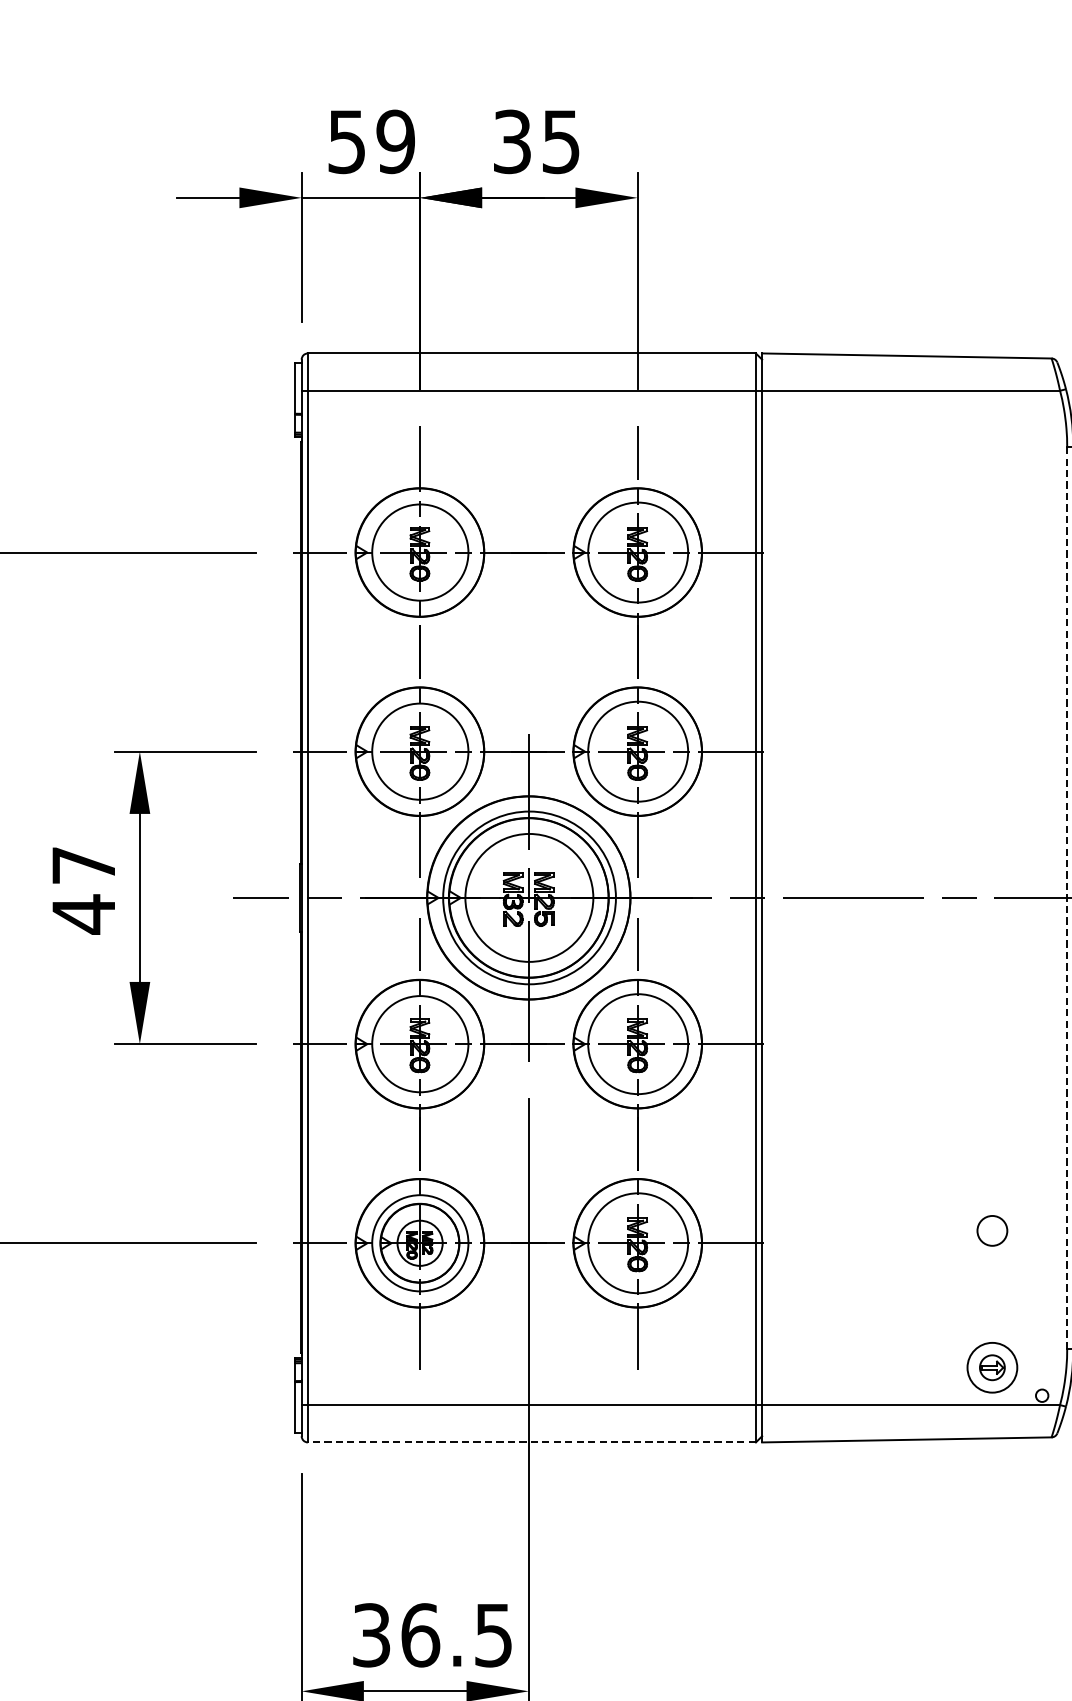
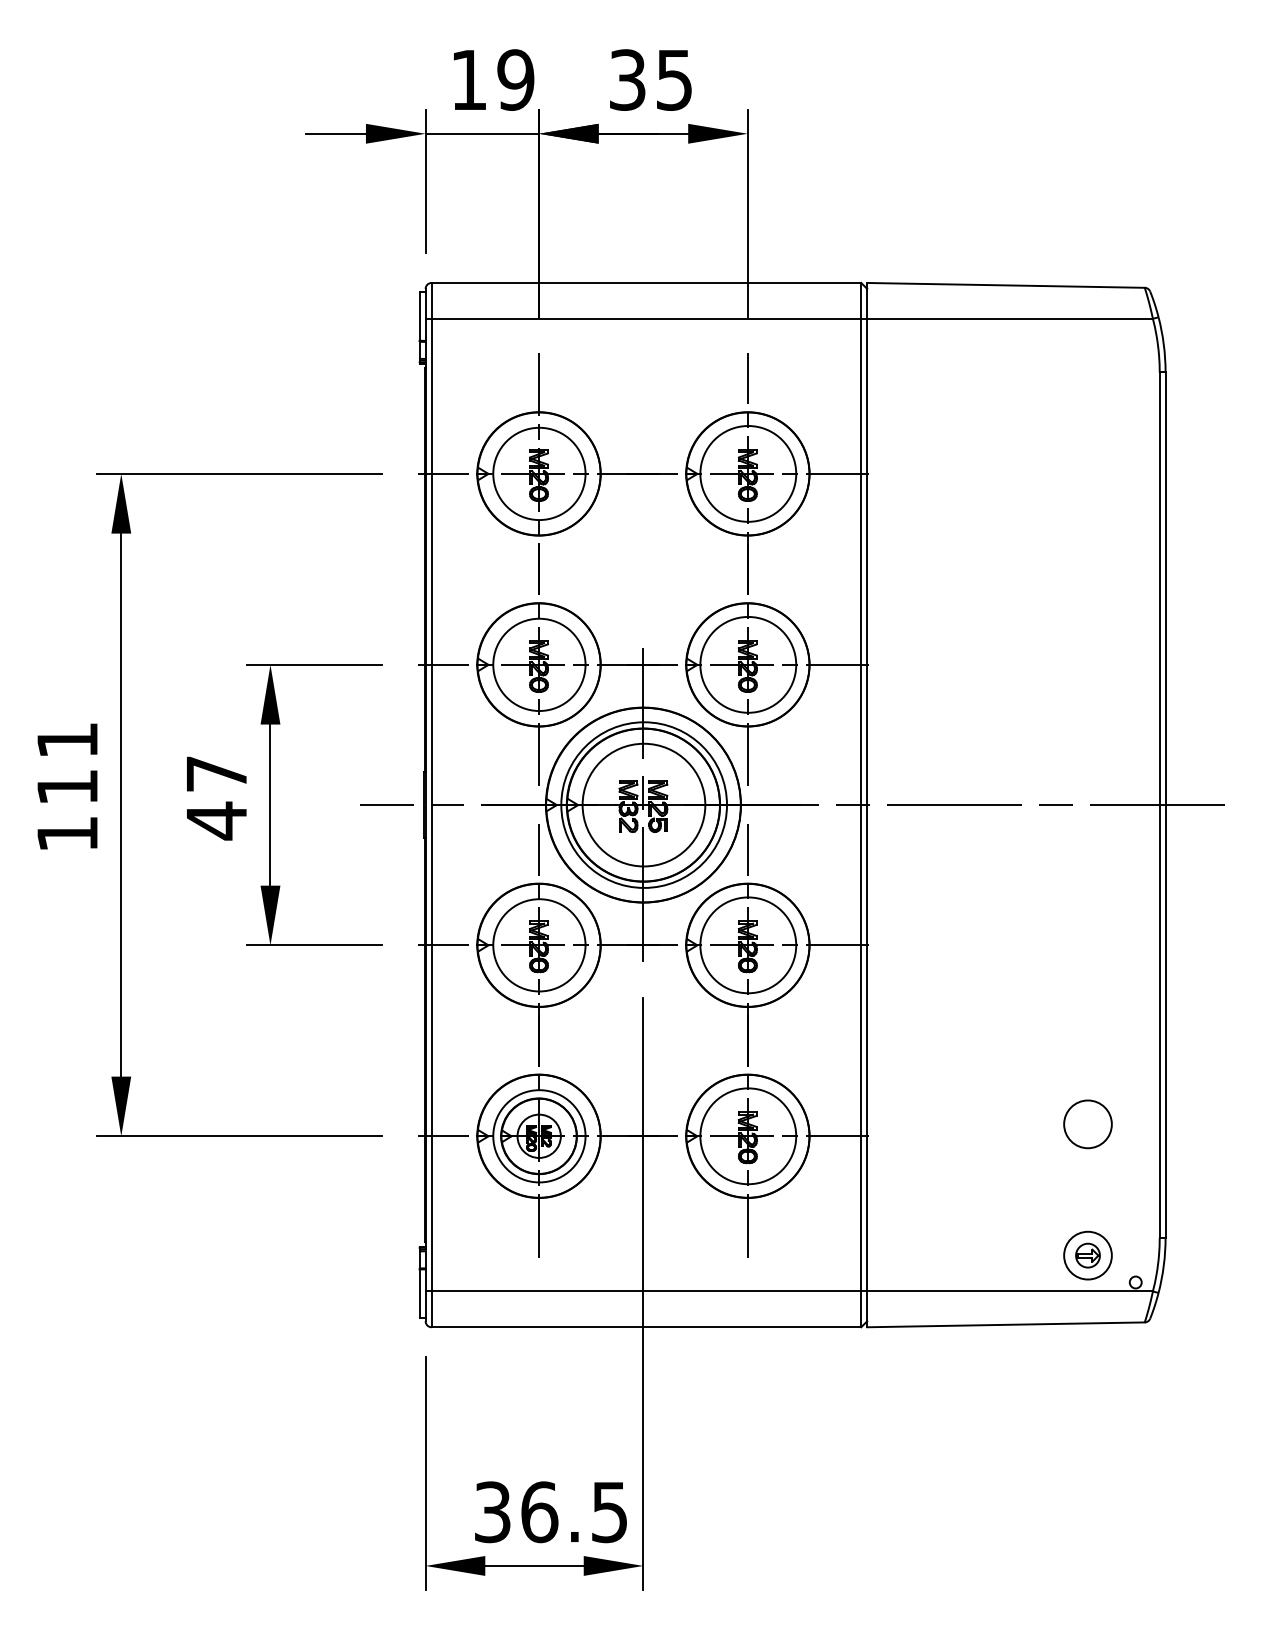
text: (346, 142) -> (468, 80), 59 -> 19
line: (1066, 898) -> (1159, 805), dashed -> solid
circle: (991, 1230) -> (1087, 1124), size x1.67
line: (532, 1442) -> (646, 1327), dashed -> solid

